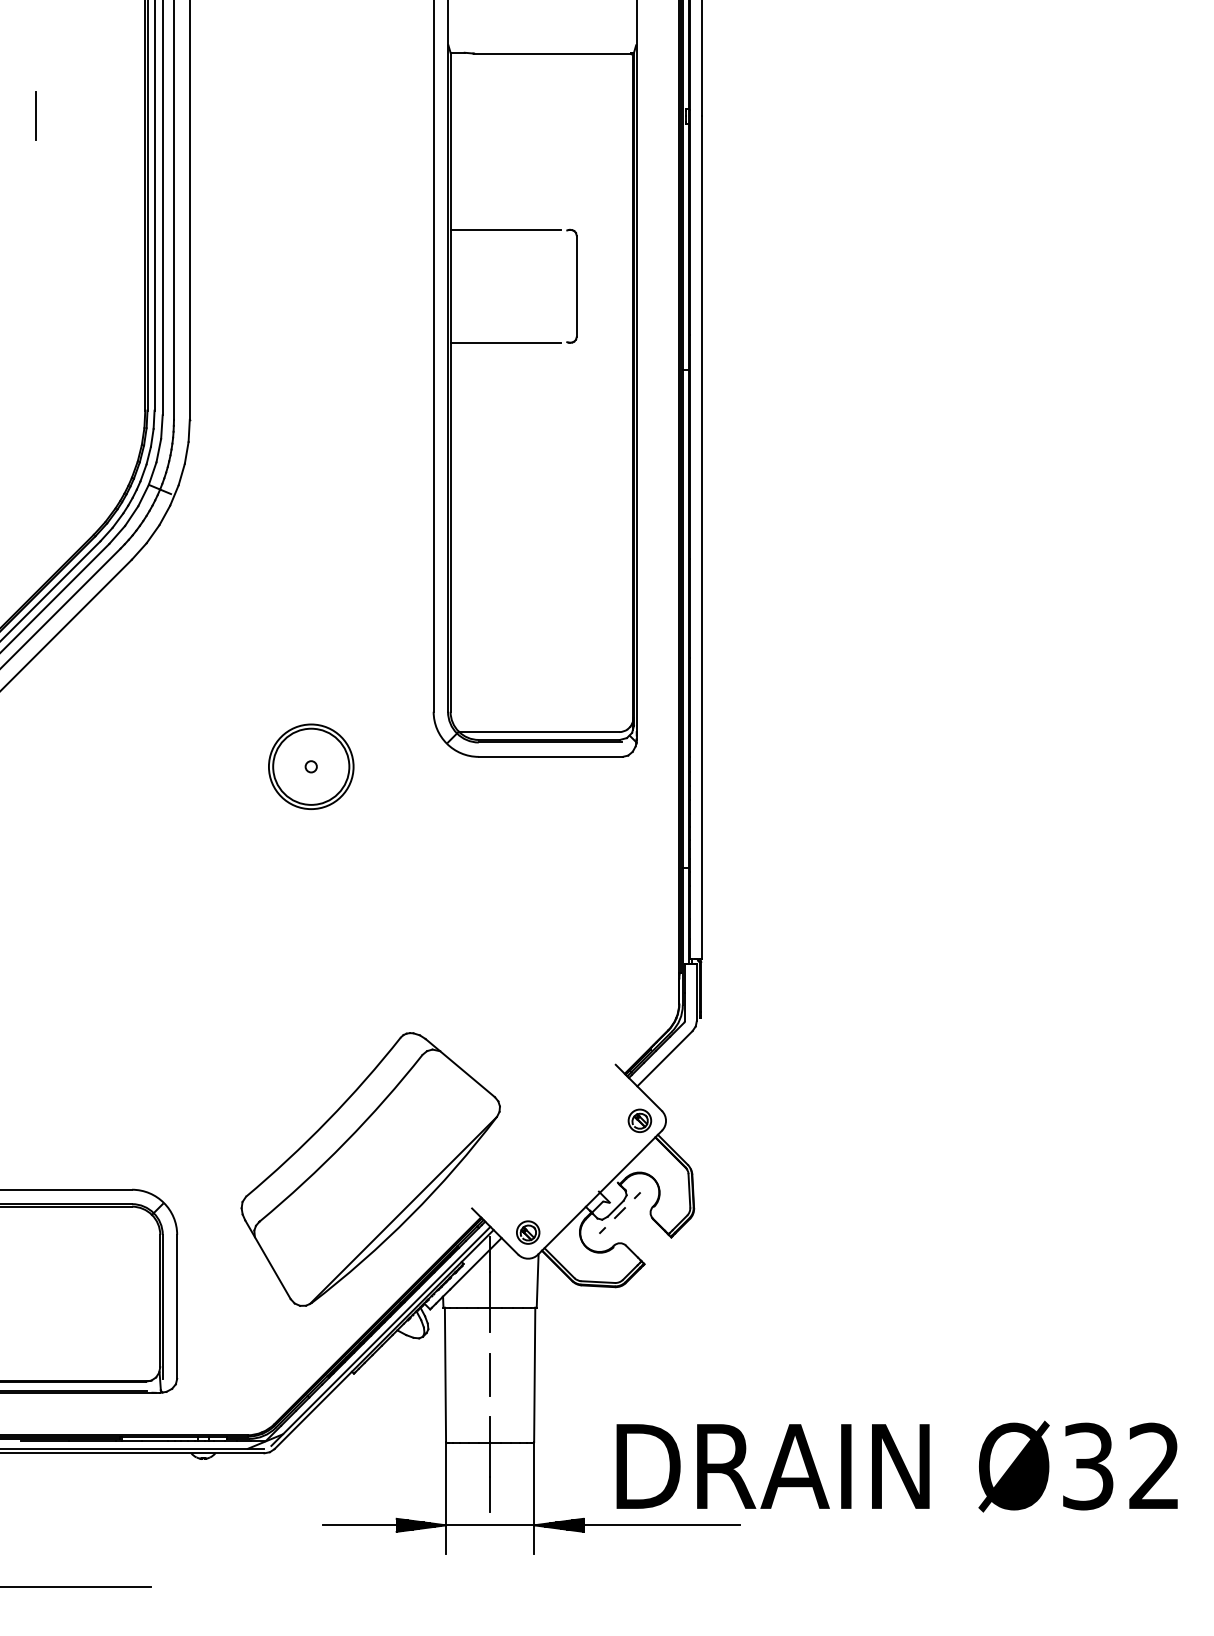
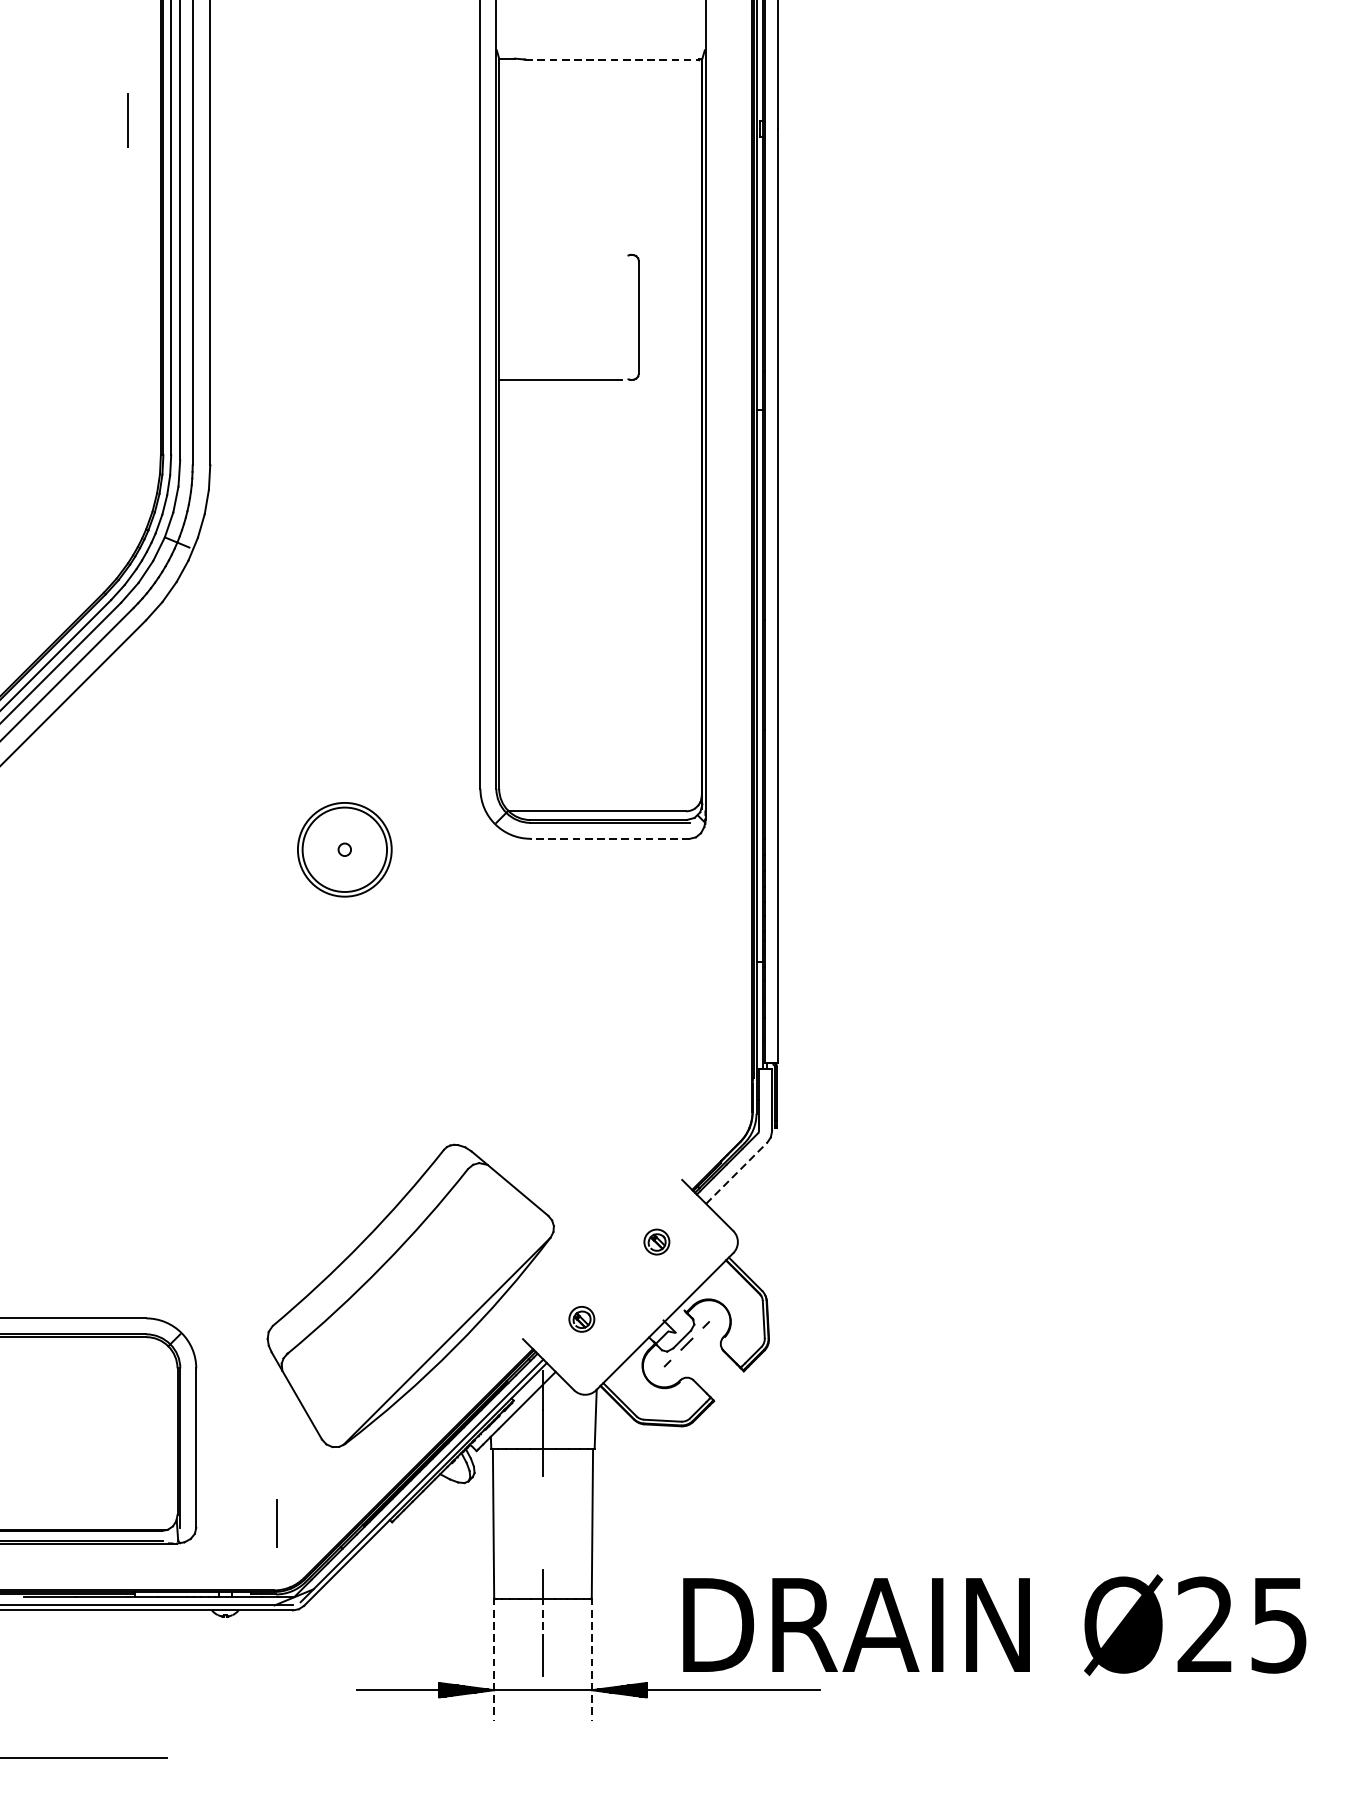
line: (552, 53) -> (612, 59), solid -> dashed
line: (35, 115) -> (126, 119), moved
line: (505, 229) -> (560, 254), removed
line: (550, 756) -> (609, 838), solid -> dashed
line: (665, 1058) -> (737, 1172), solid -> dashed
part: (639, 1120) -> (656, 1241), moved
part: (528, 1232) -> (582, 1319), moved
line: (489, 1374) -> (276, 1523), moved
line: (490, 1459) -> (543, 1617), solid -> dashed
text: (1120, 1466) -> (1241, 1625), Ø32 -> Ø25
line: (446, 1497) -> (494, 1659), solid -> dashed
line: (534, 1497) -> (592, 1659), solid -> dashed

